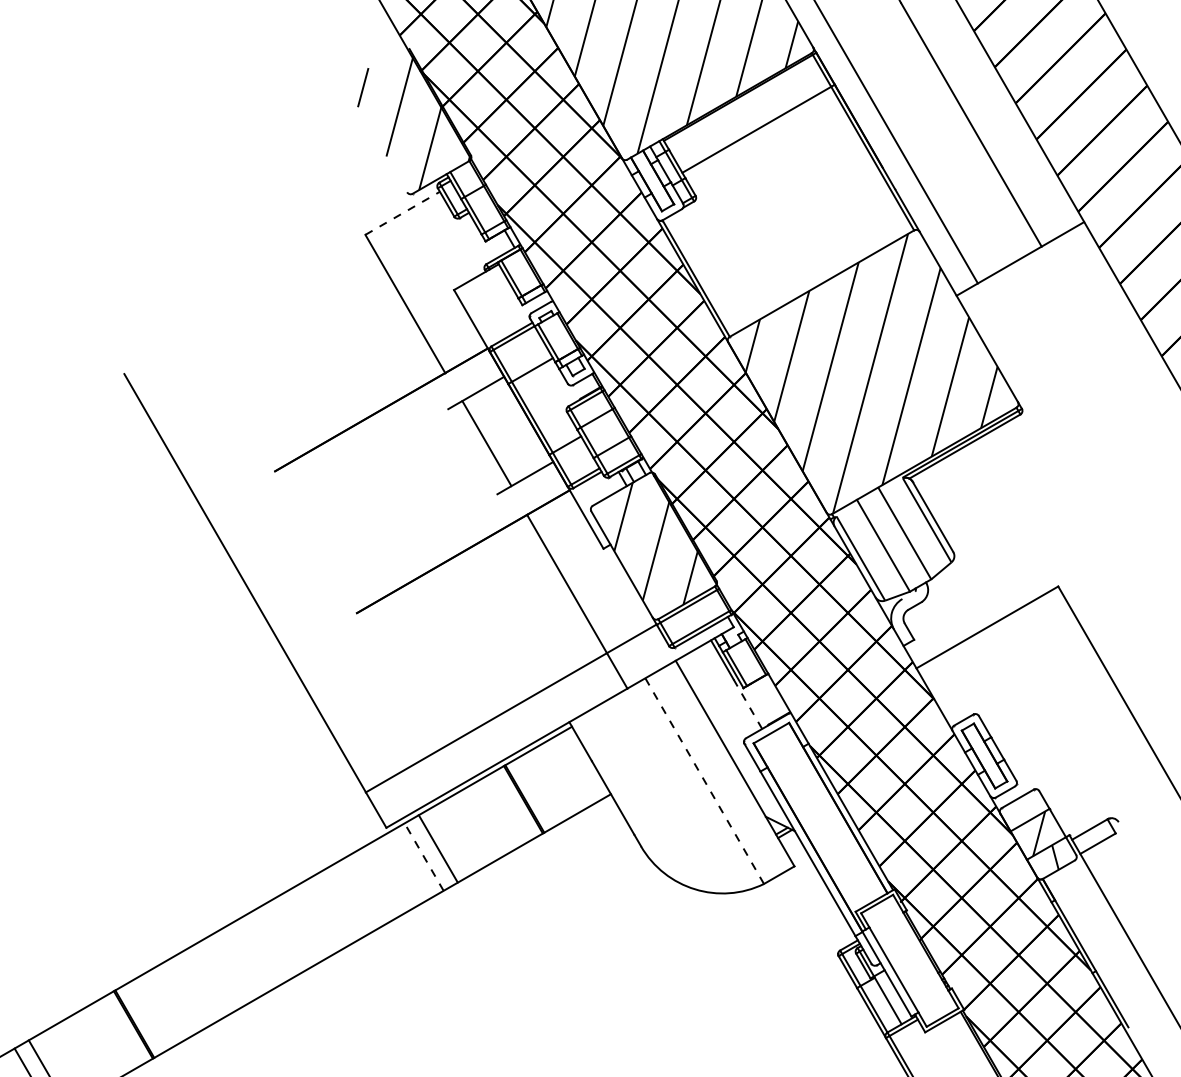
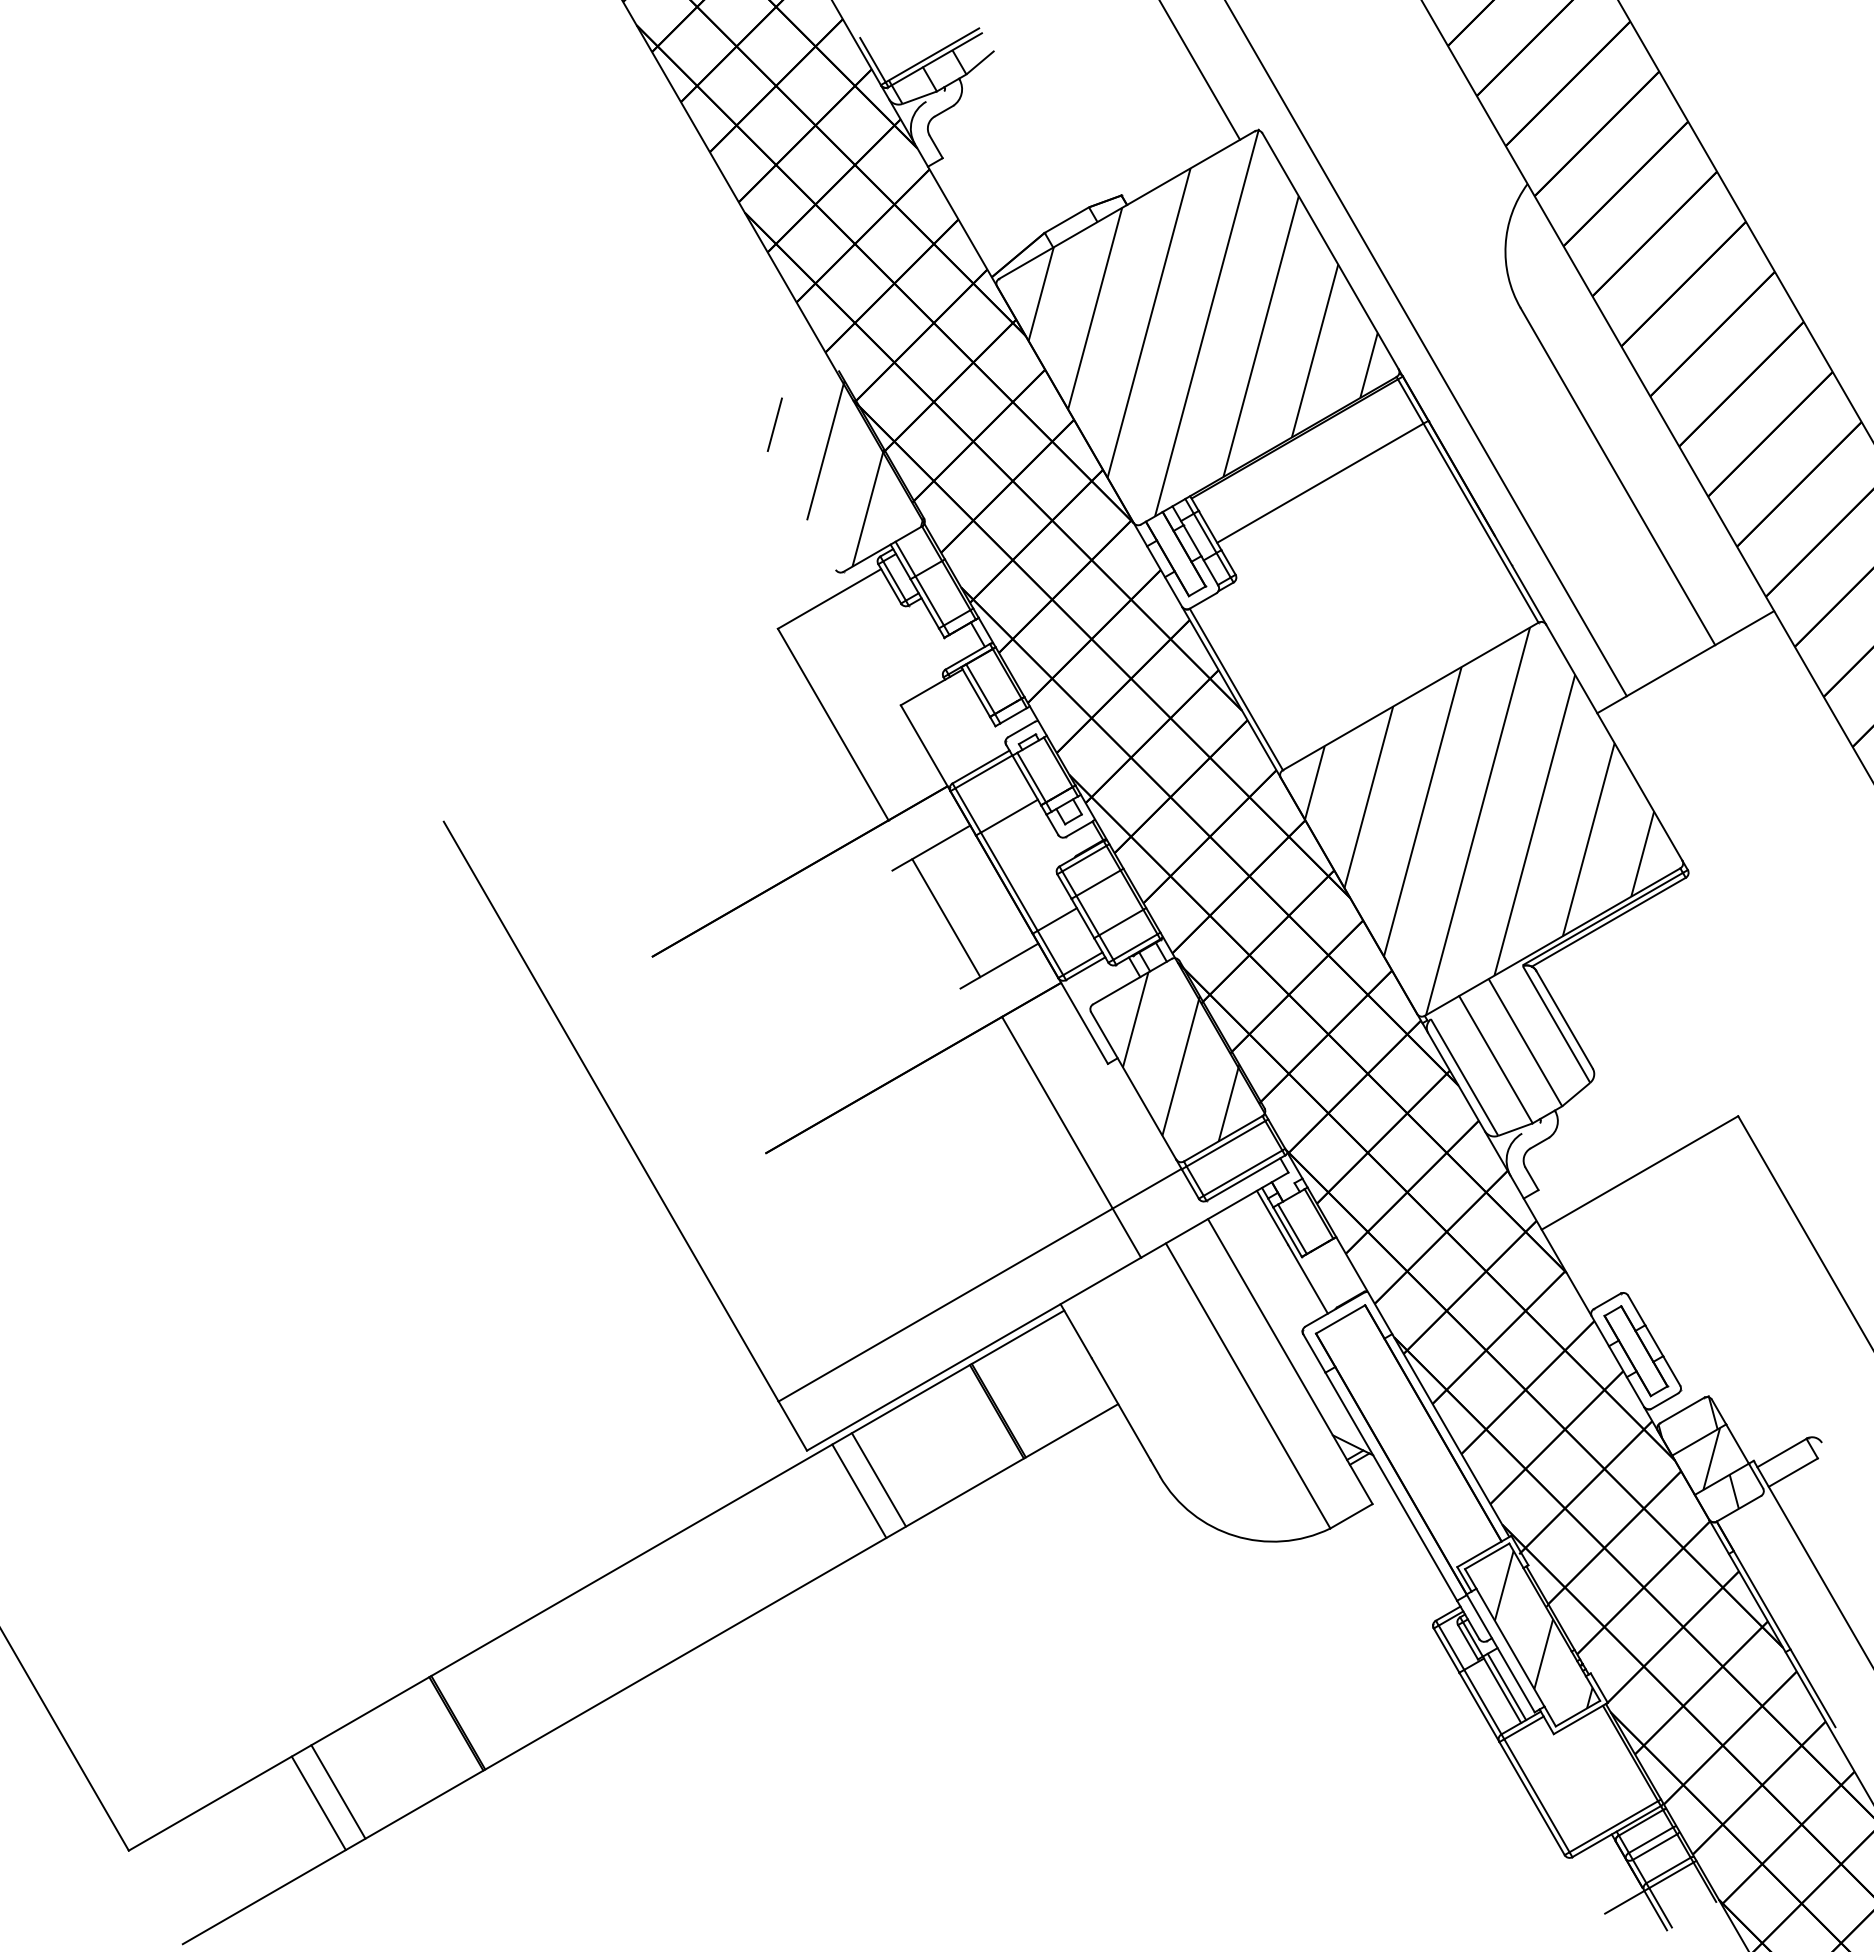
line: (402, 212) -> (829, 598), dashed -> solid
line: (748, 704) -> (1308, 1279), dashed -> solid
line: (704, 780) -> (1248, 1385), dashed -> solid
hatch: (1021, 803) -> (1687, 1416), added
line: (424, 857) -> (859, 1491), dashed -> solid
hatch: (917, 956) -> (1543, 1629), added
line: (891, 997) -> (1506, 1686), added

